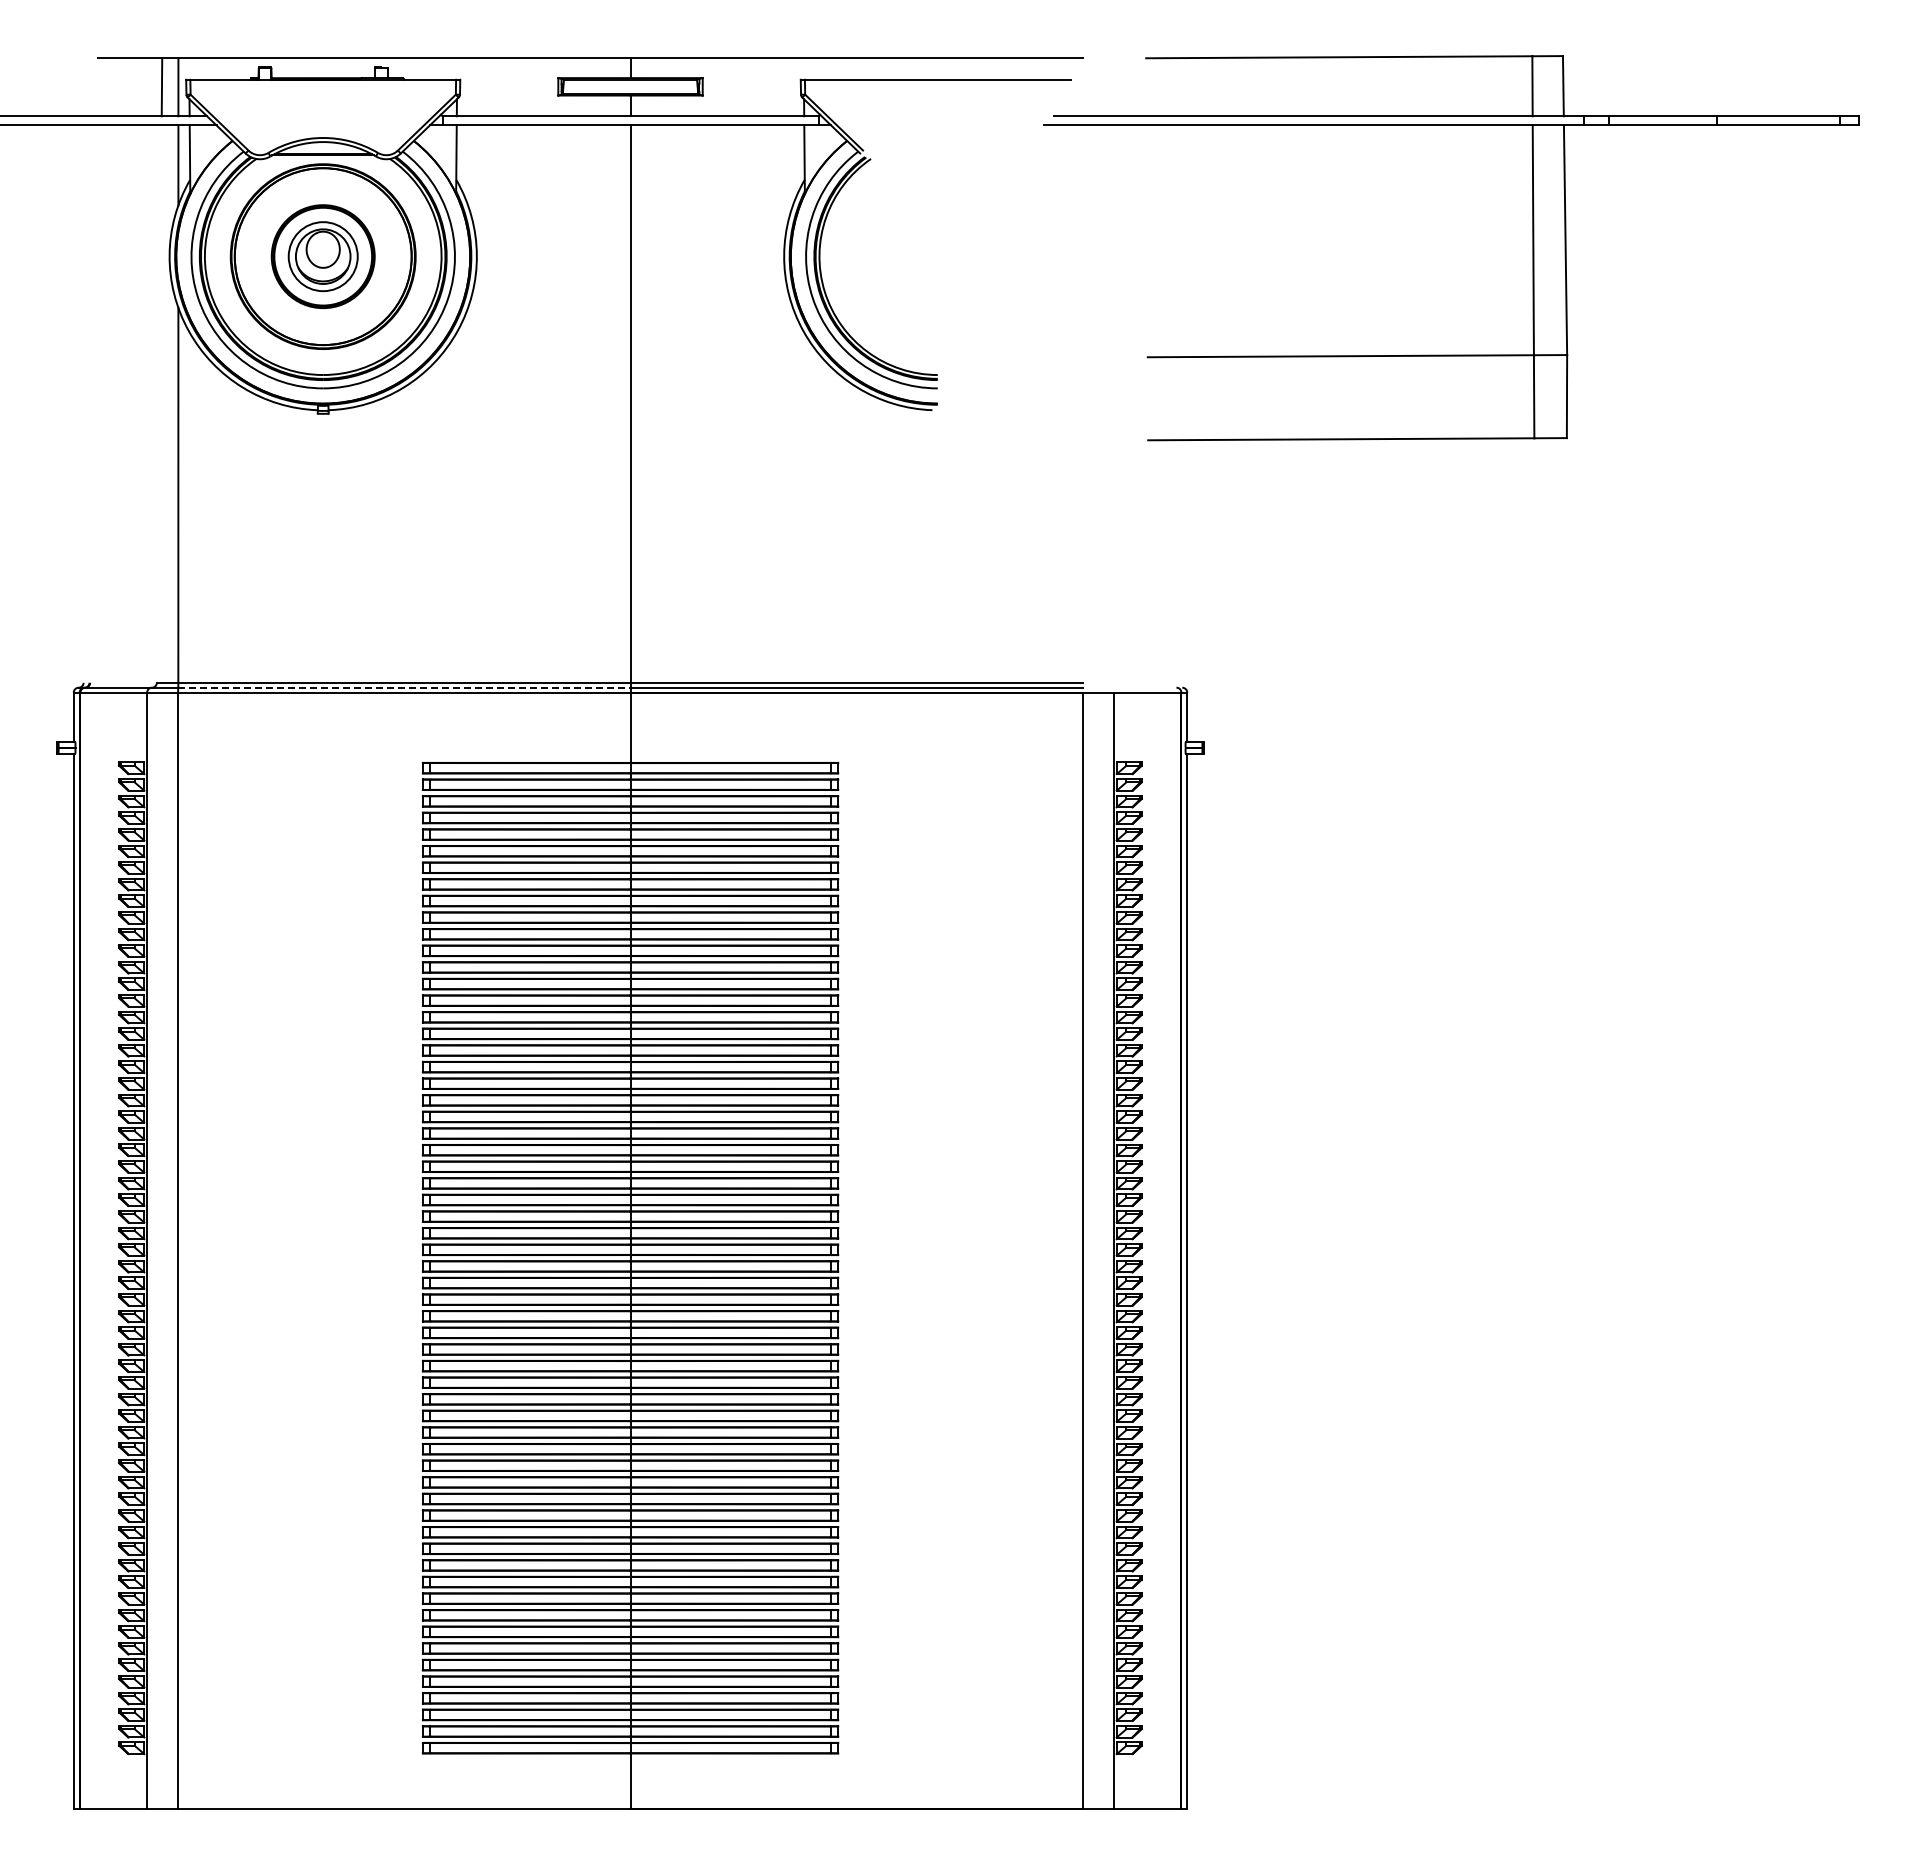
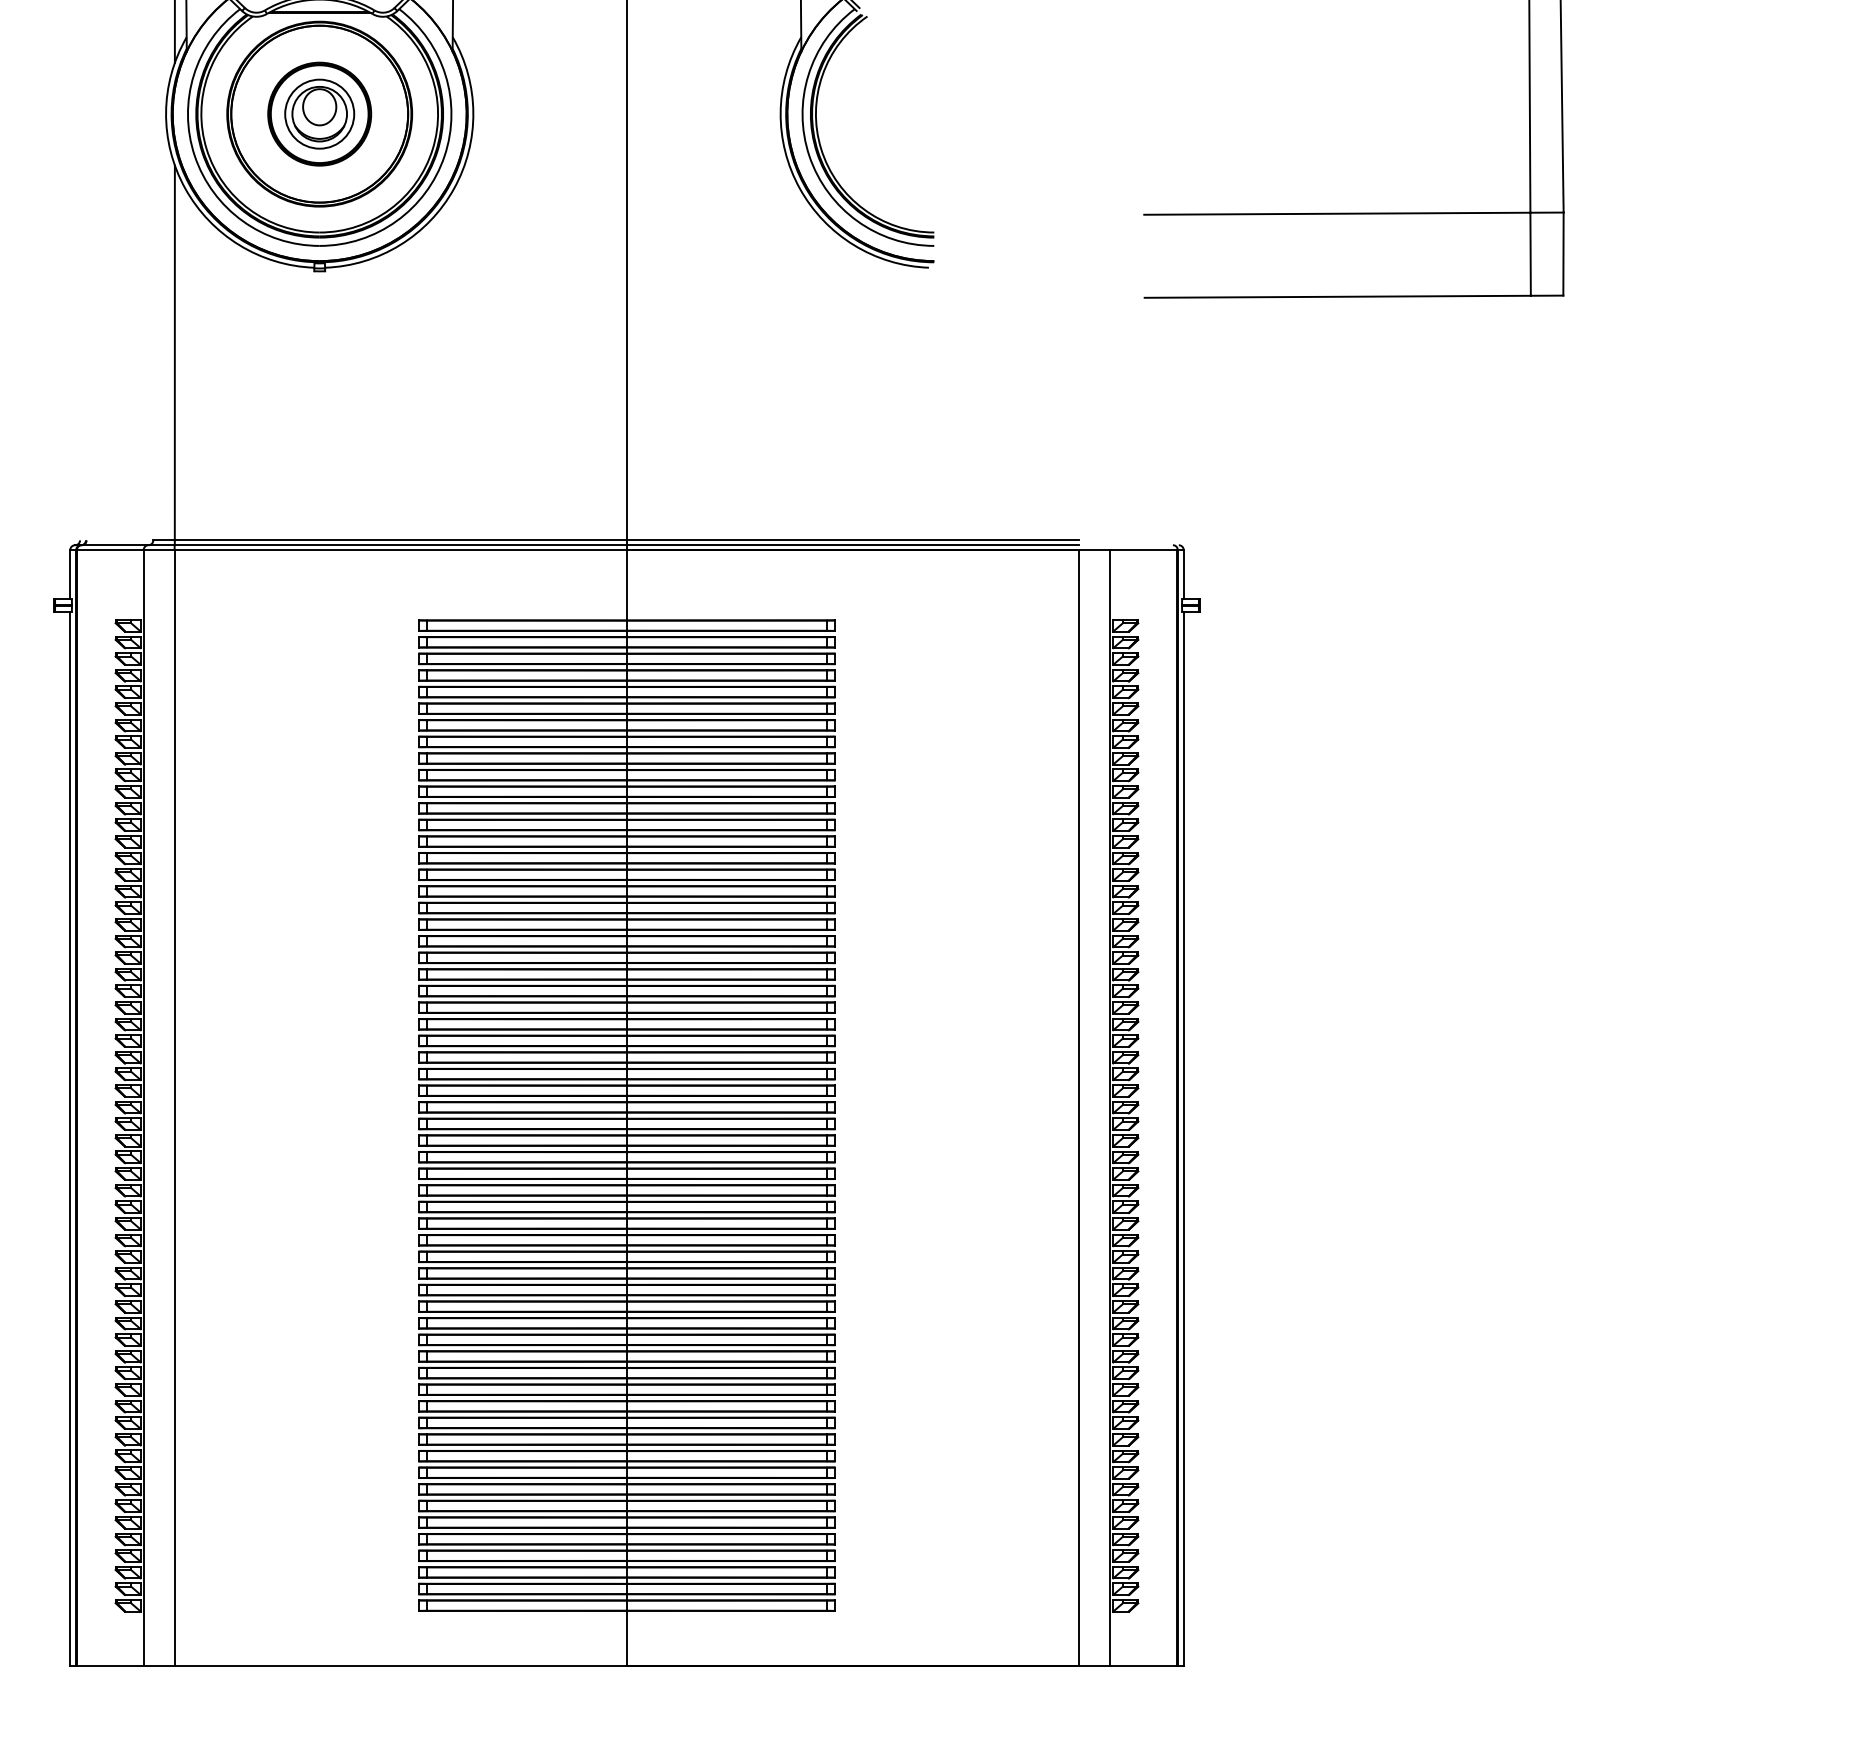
line: (404, 687) -> (400, 545), dashed -> solid

